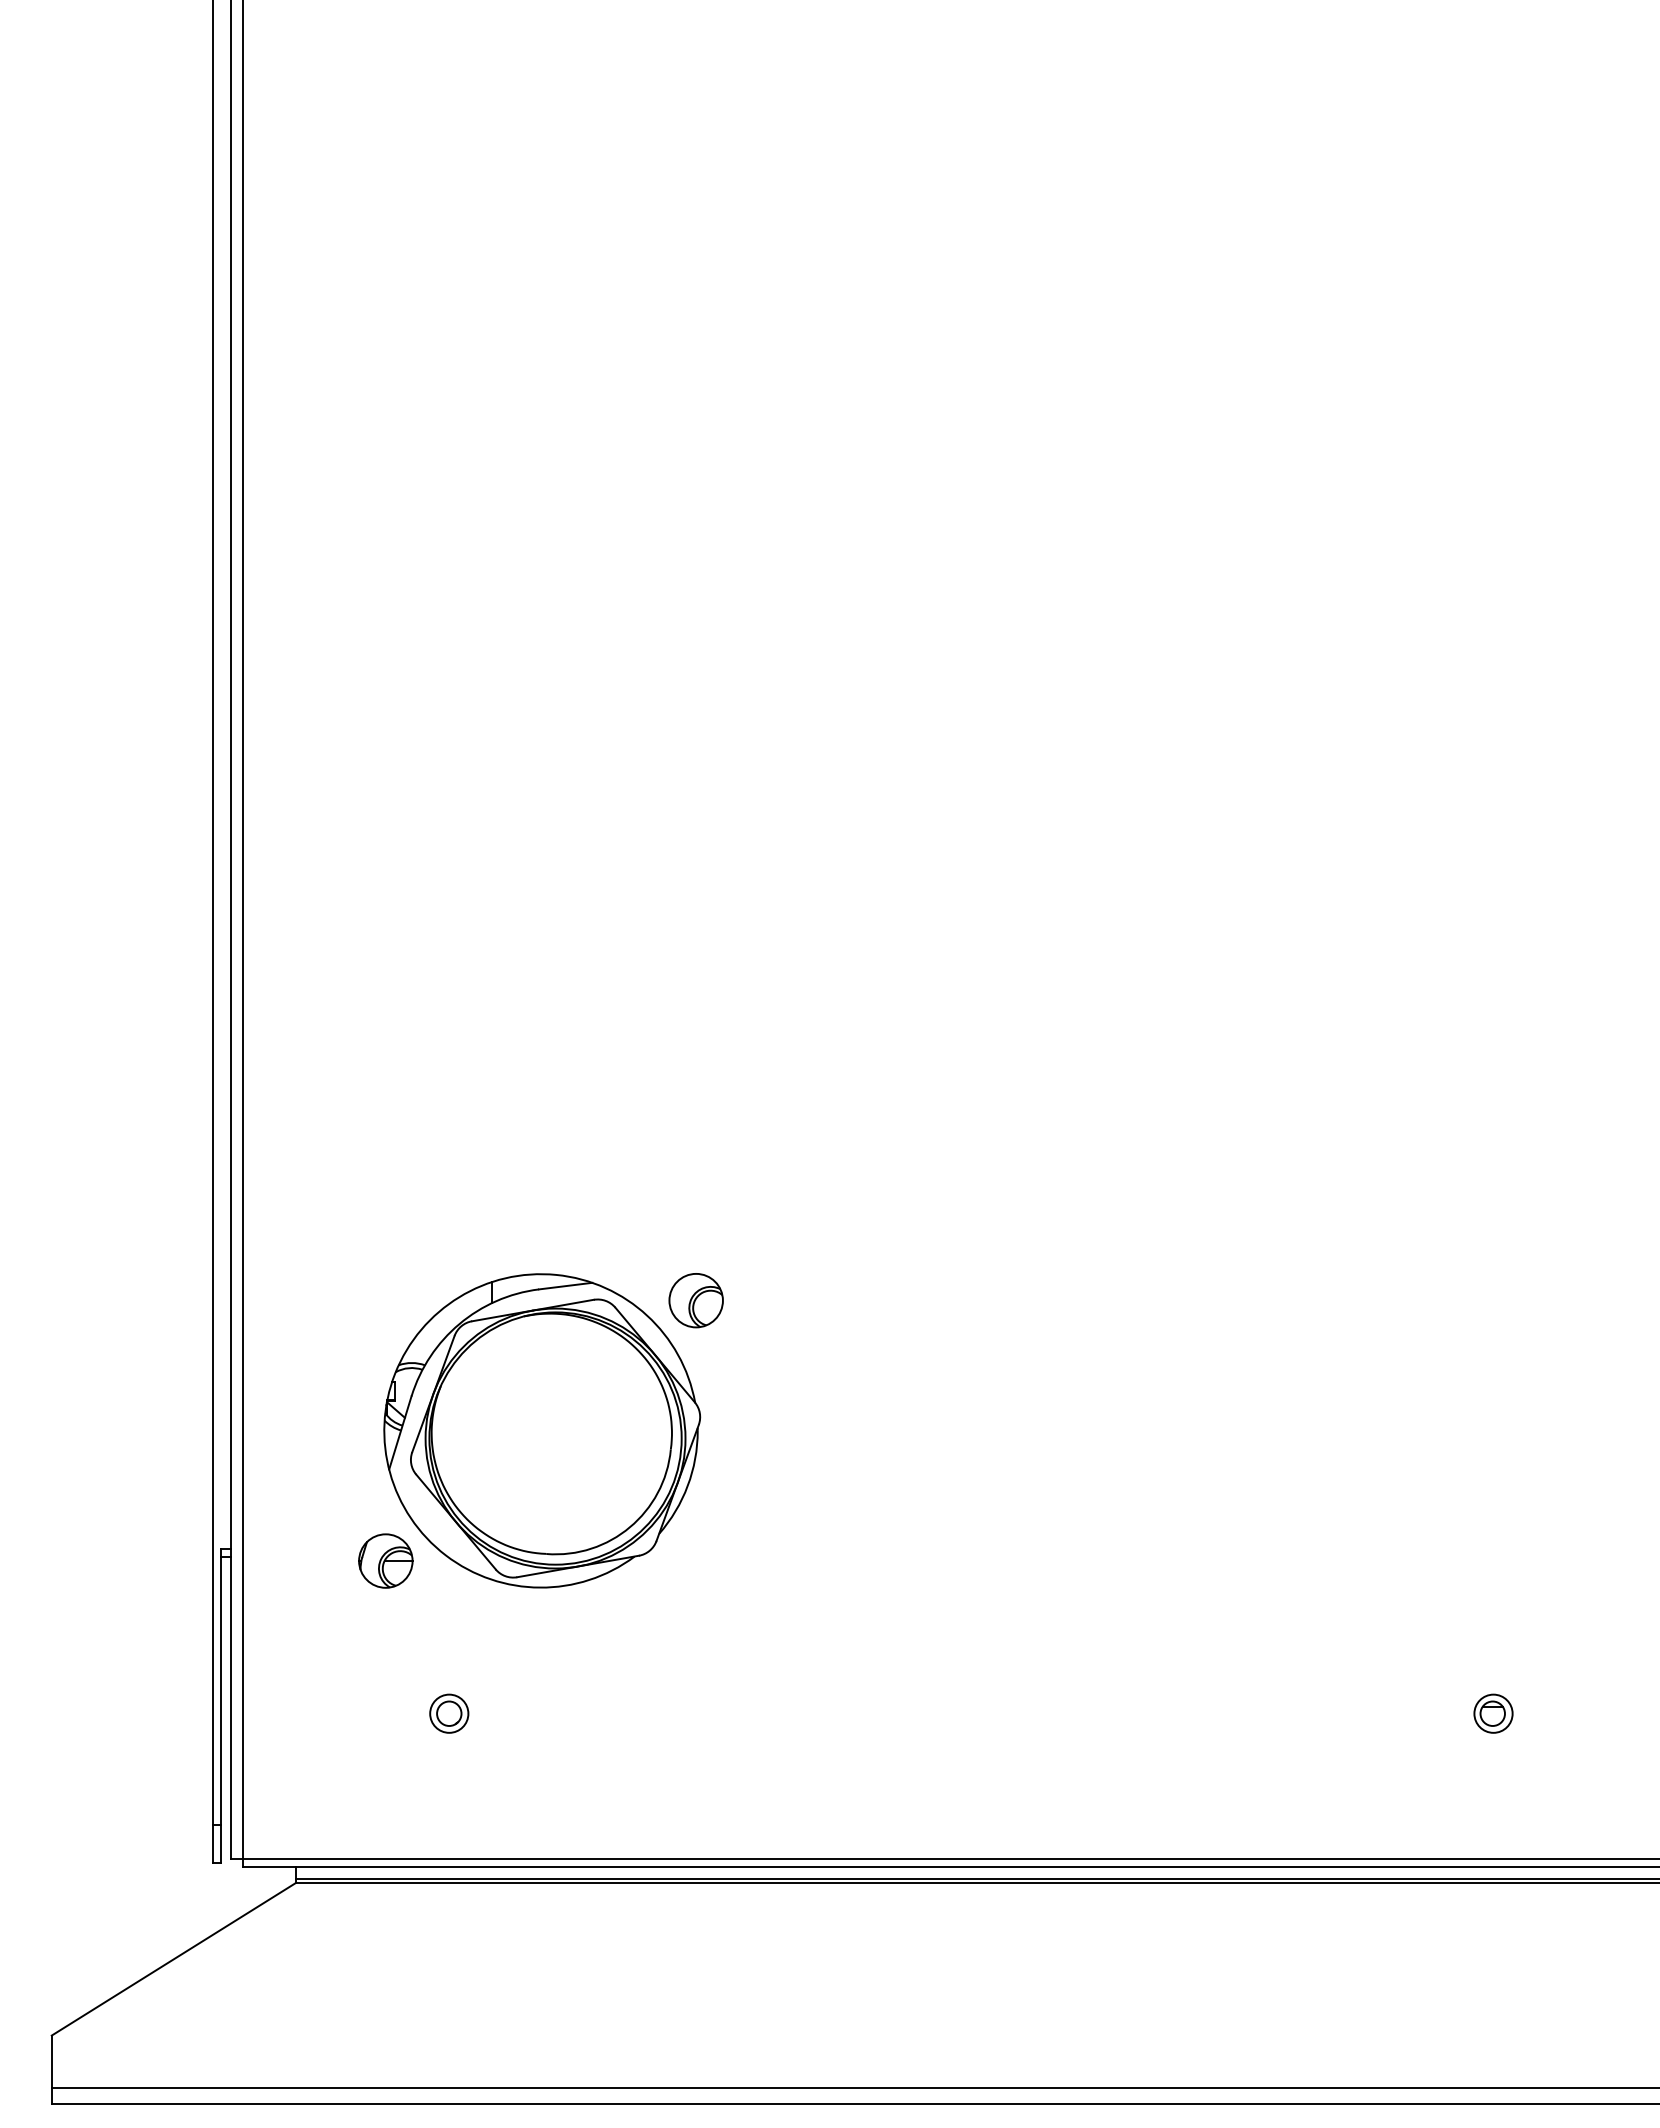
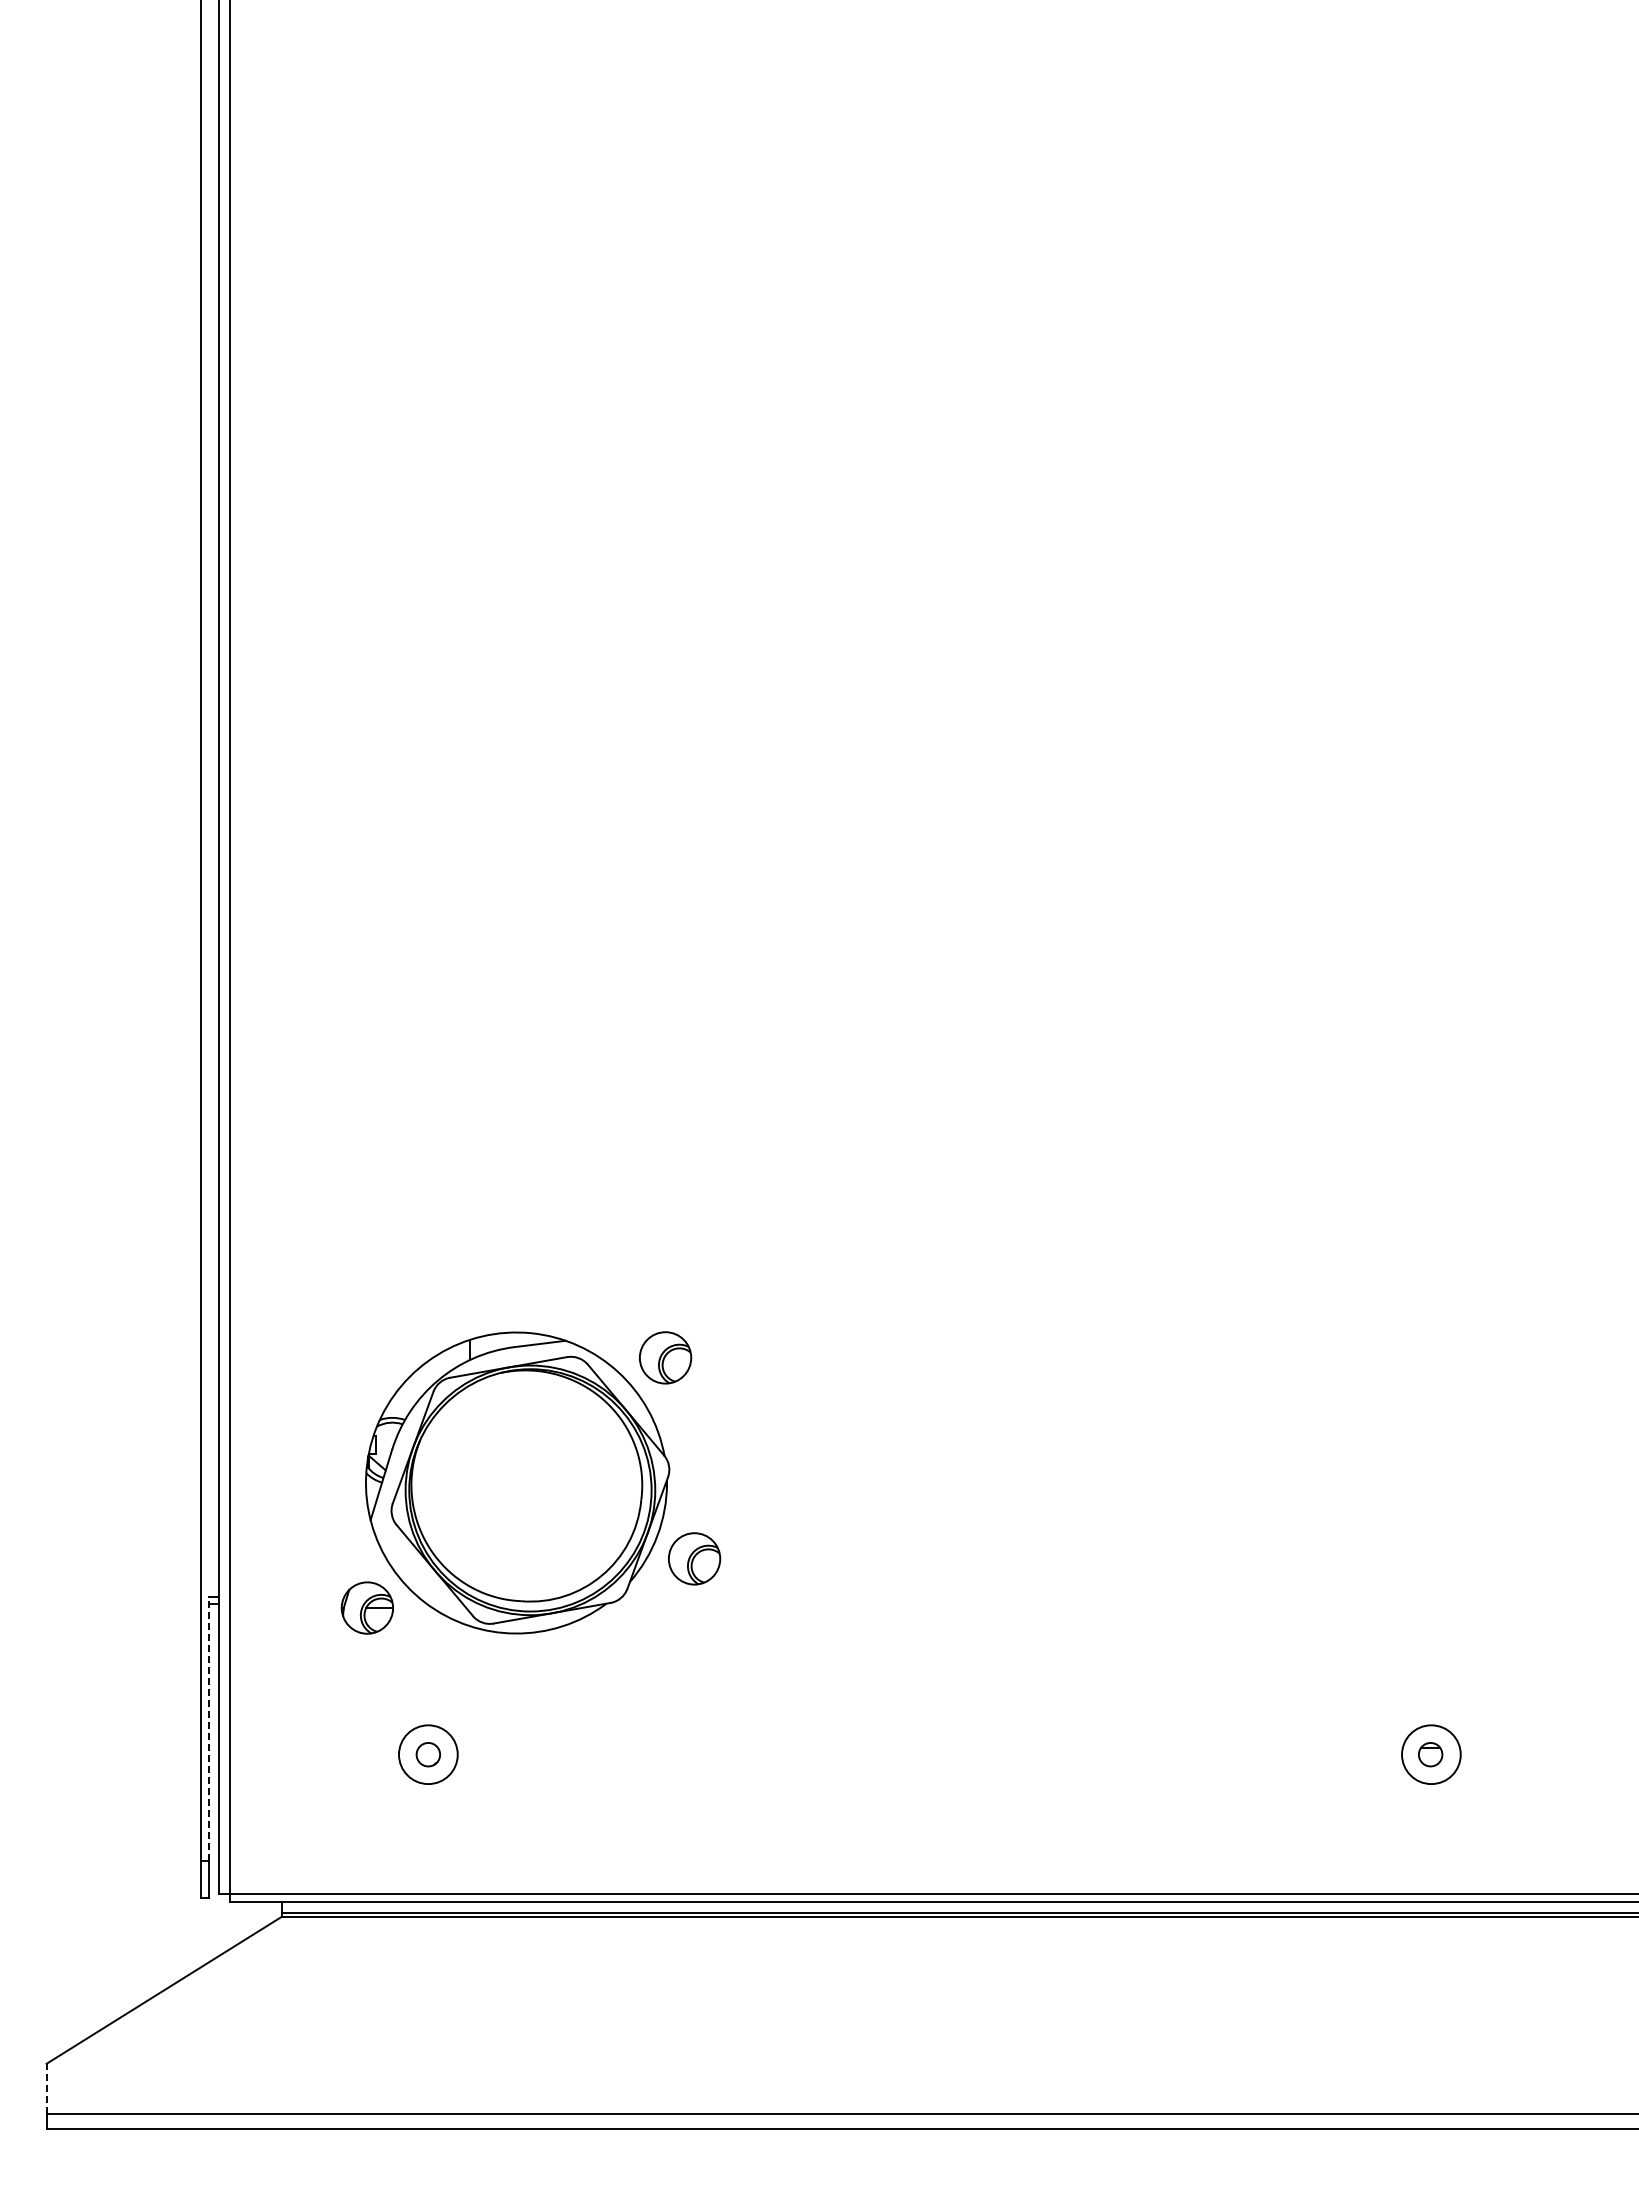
part: (726, 1509) -> (694, 1558), added
line: (220, 1686) -> (208, 1728), solid -> dashed
circle: (449, 1713) -> (428, 1754), size x1.6
circle: (1493, 1713) -> (1431, 1754), size x1.6
line: (51, 2061) -> (46, 2088), solid -> dashed

